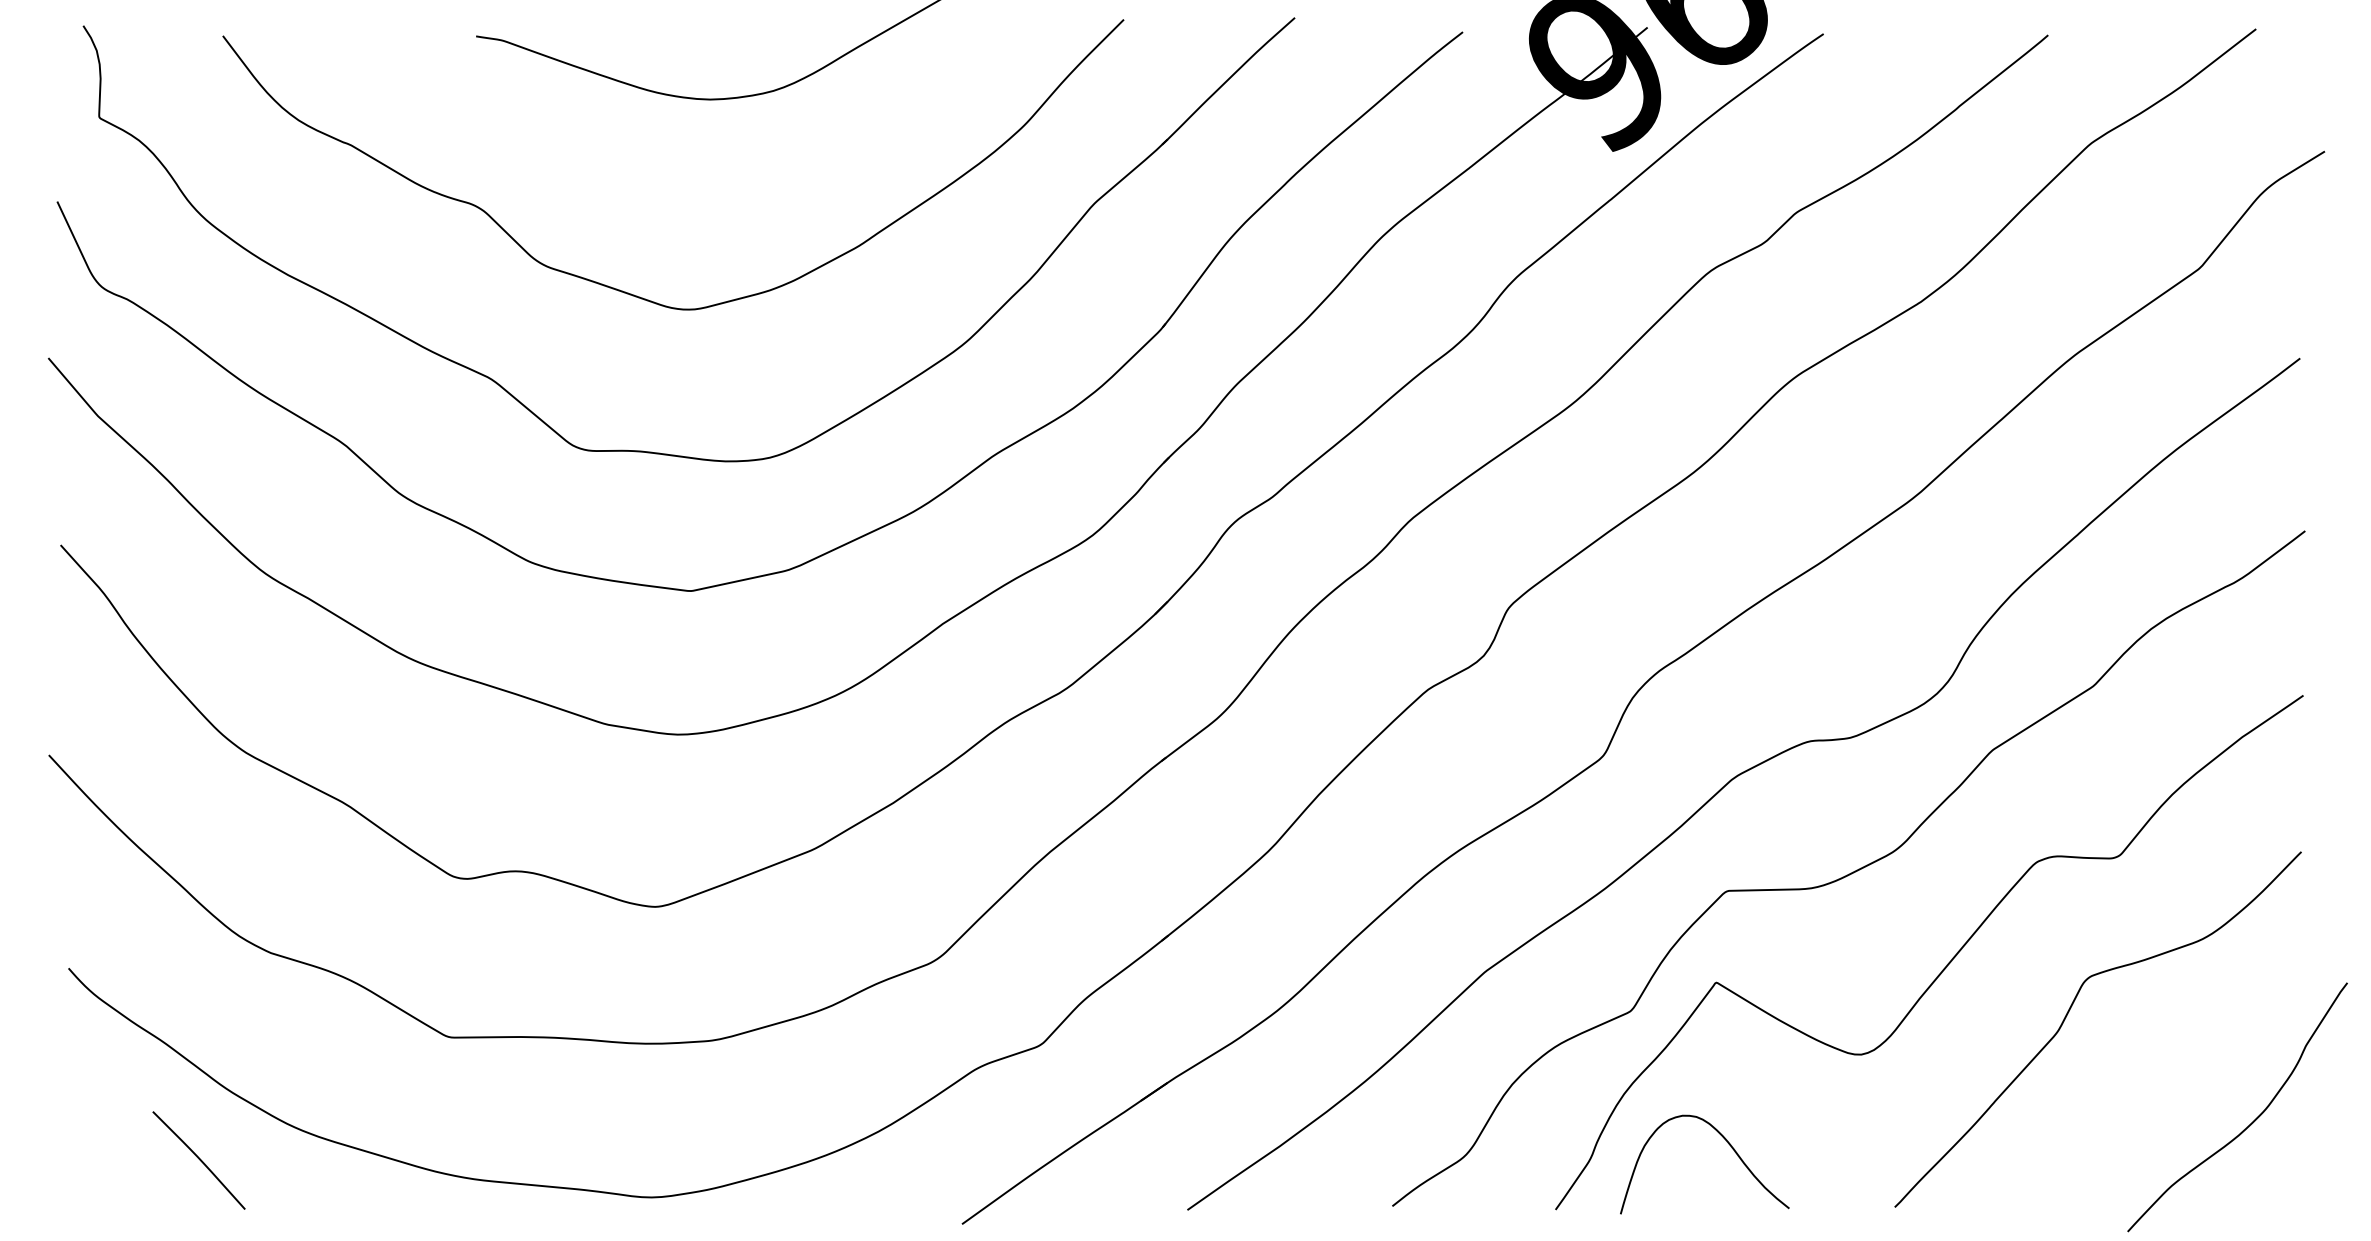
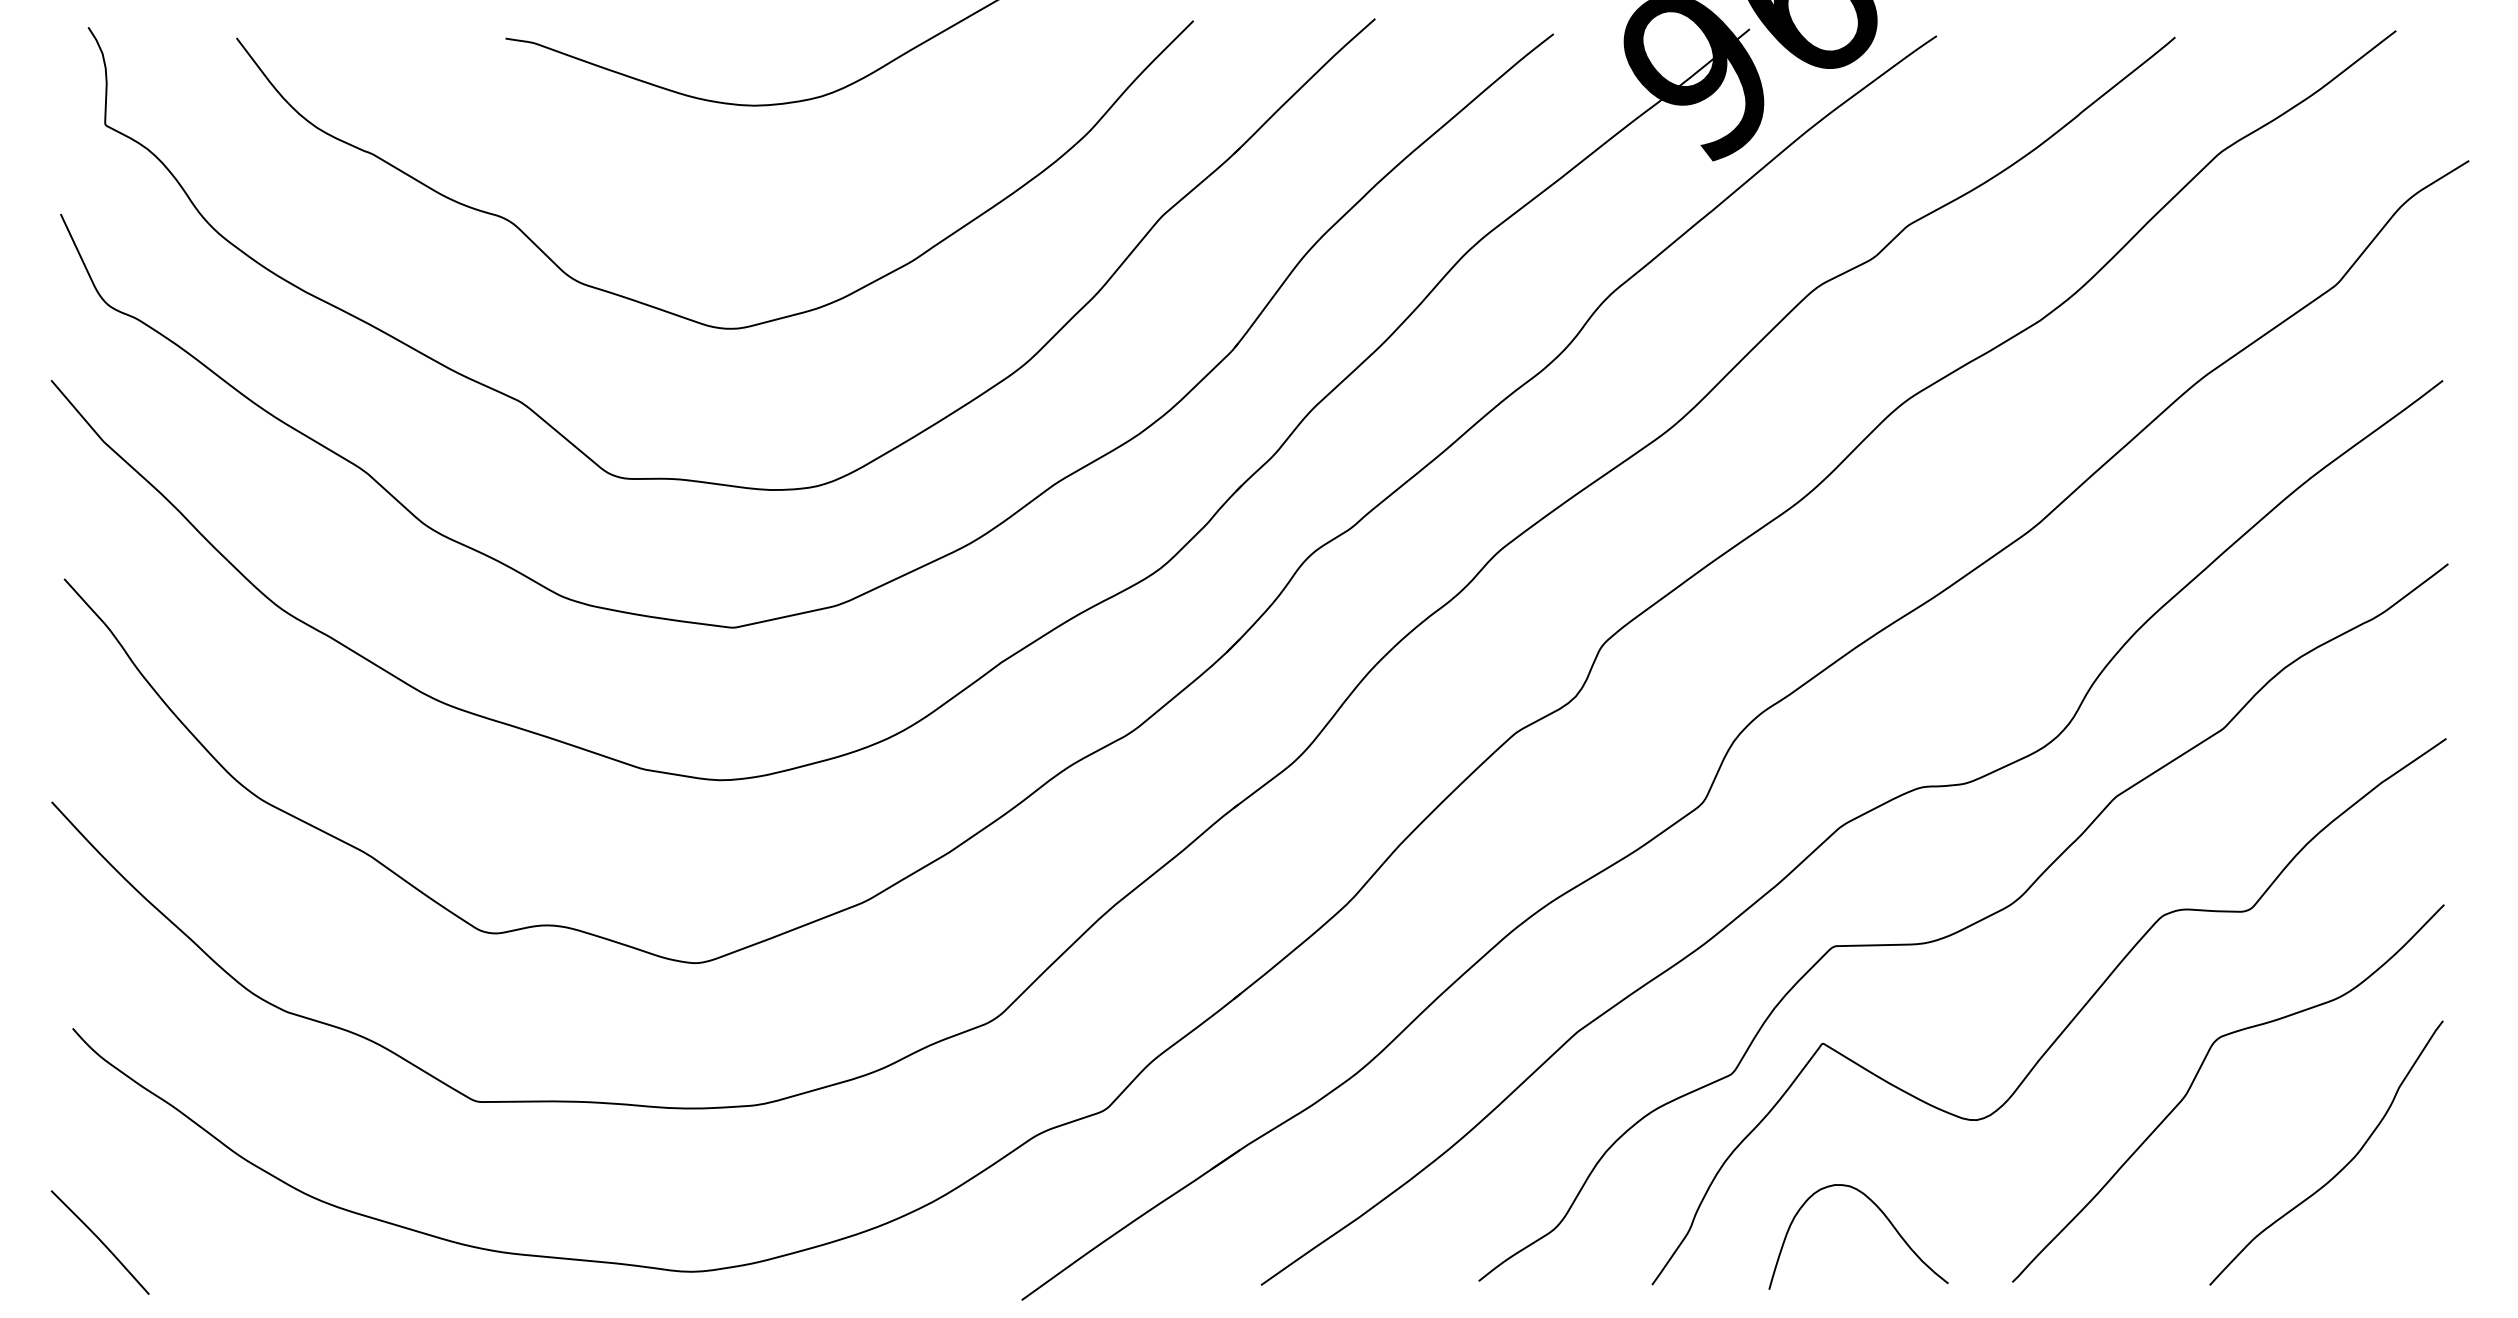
curve: (2252, 1120) -> (2342, 1167), moved
curve: (1729, 1145) -> (1884, 1216), moved
curve: (199, 1160) -> (100, 1242), moved

